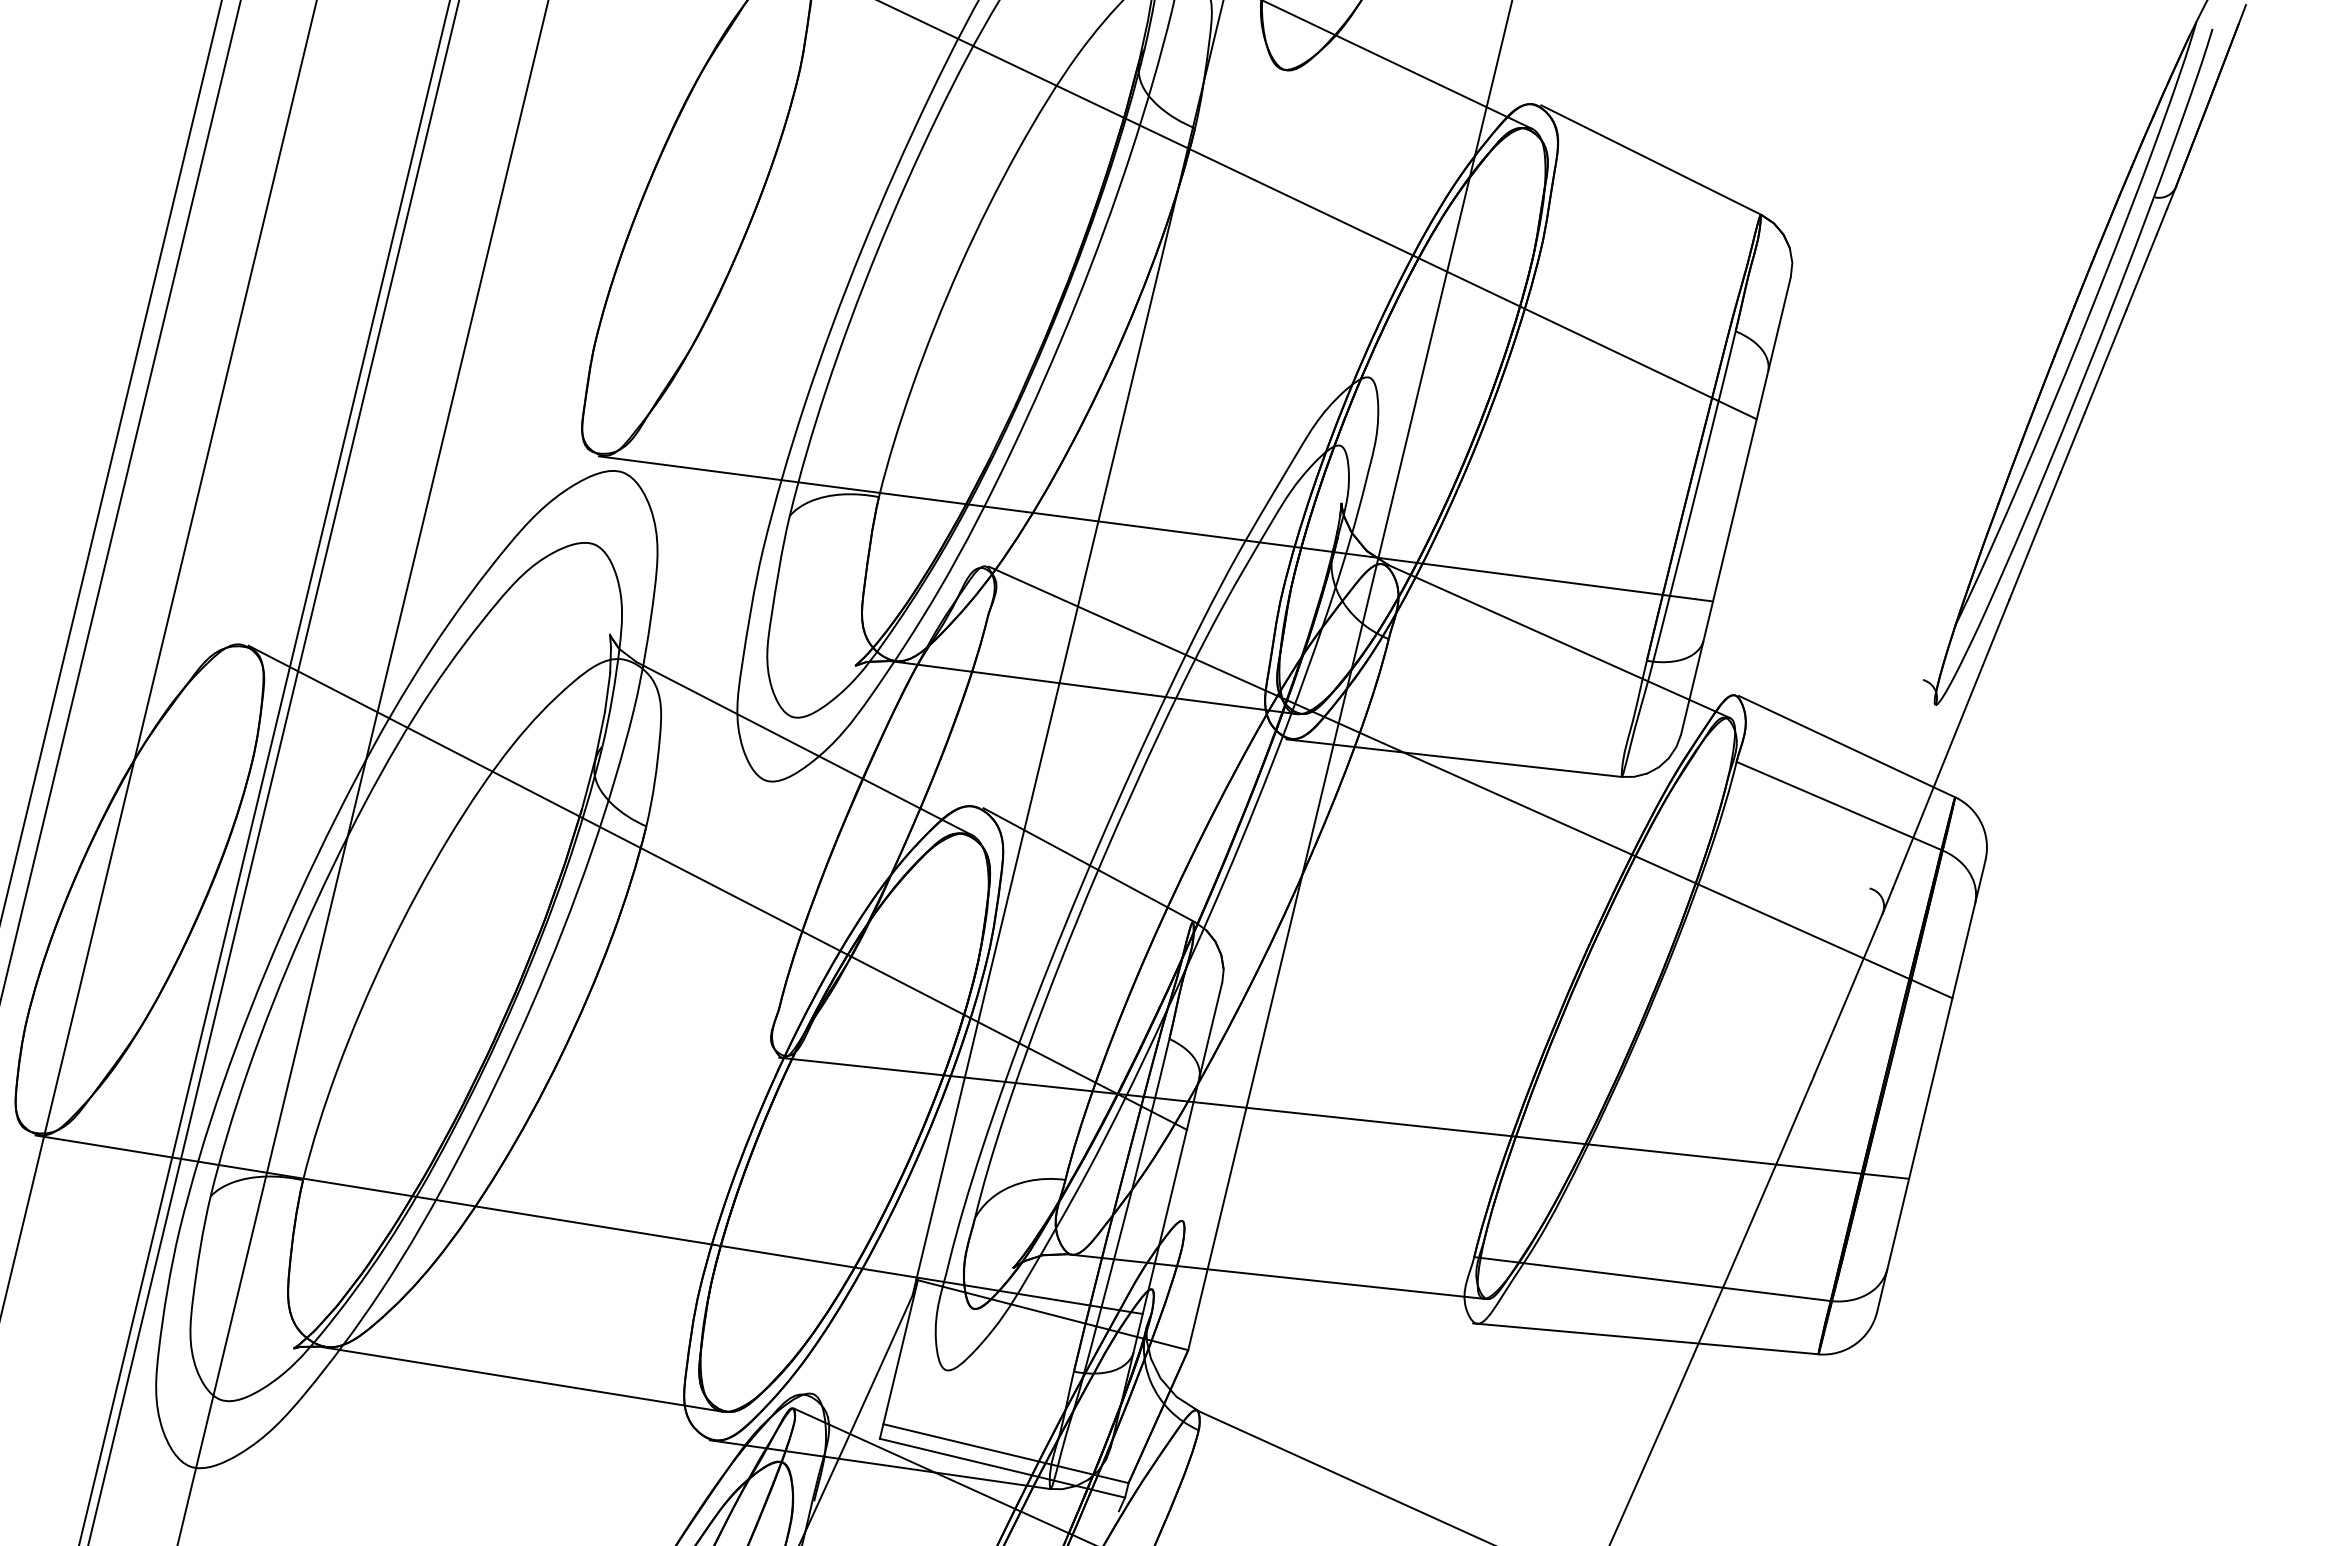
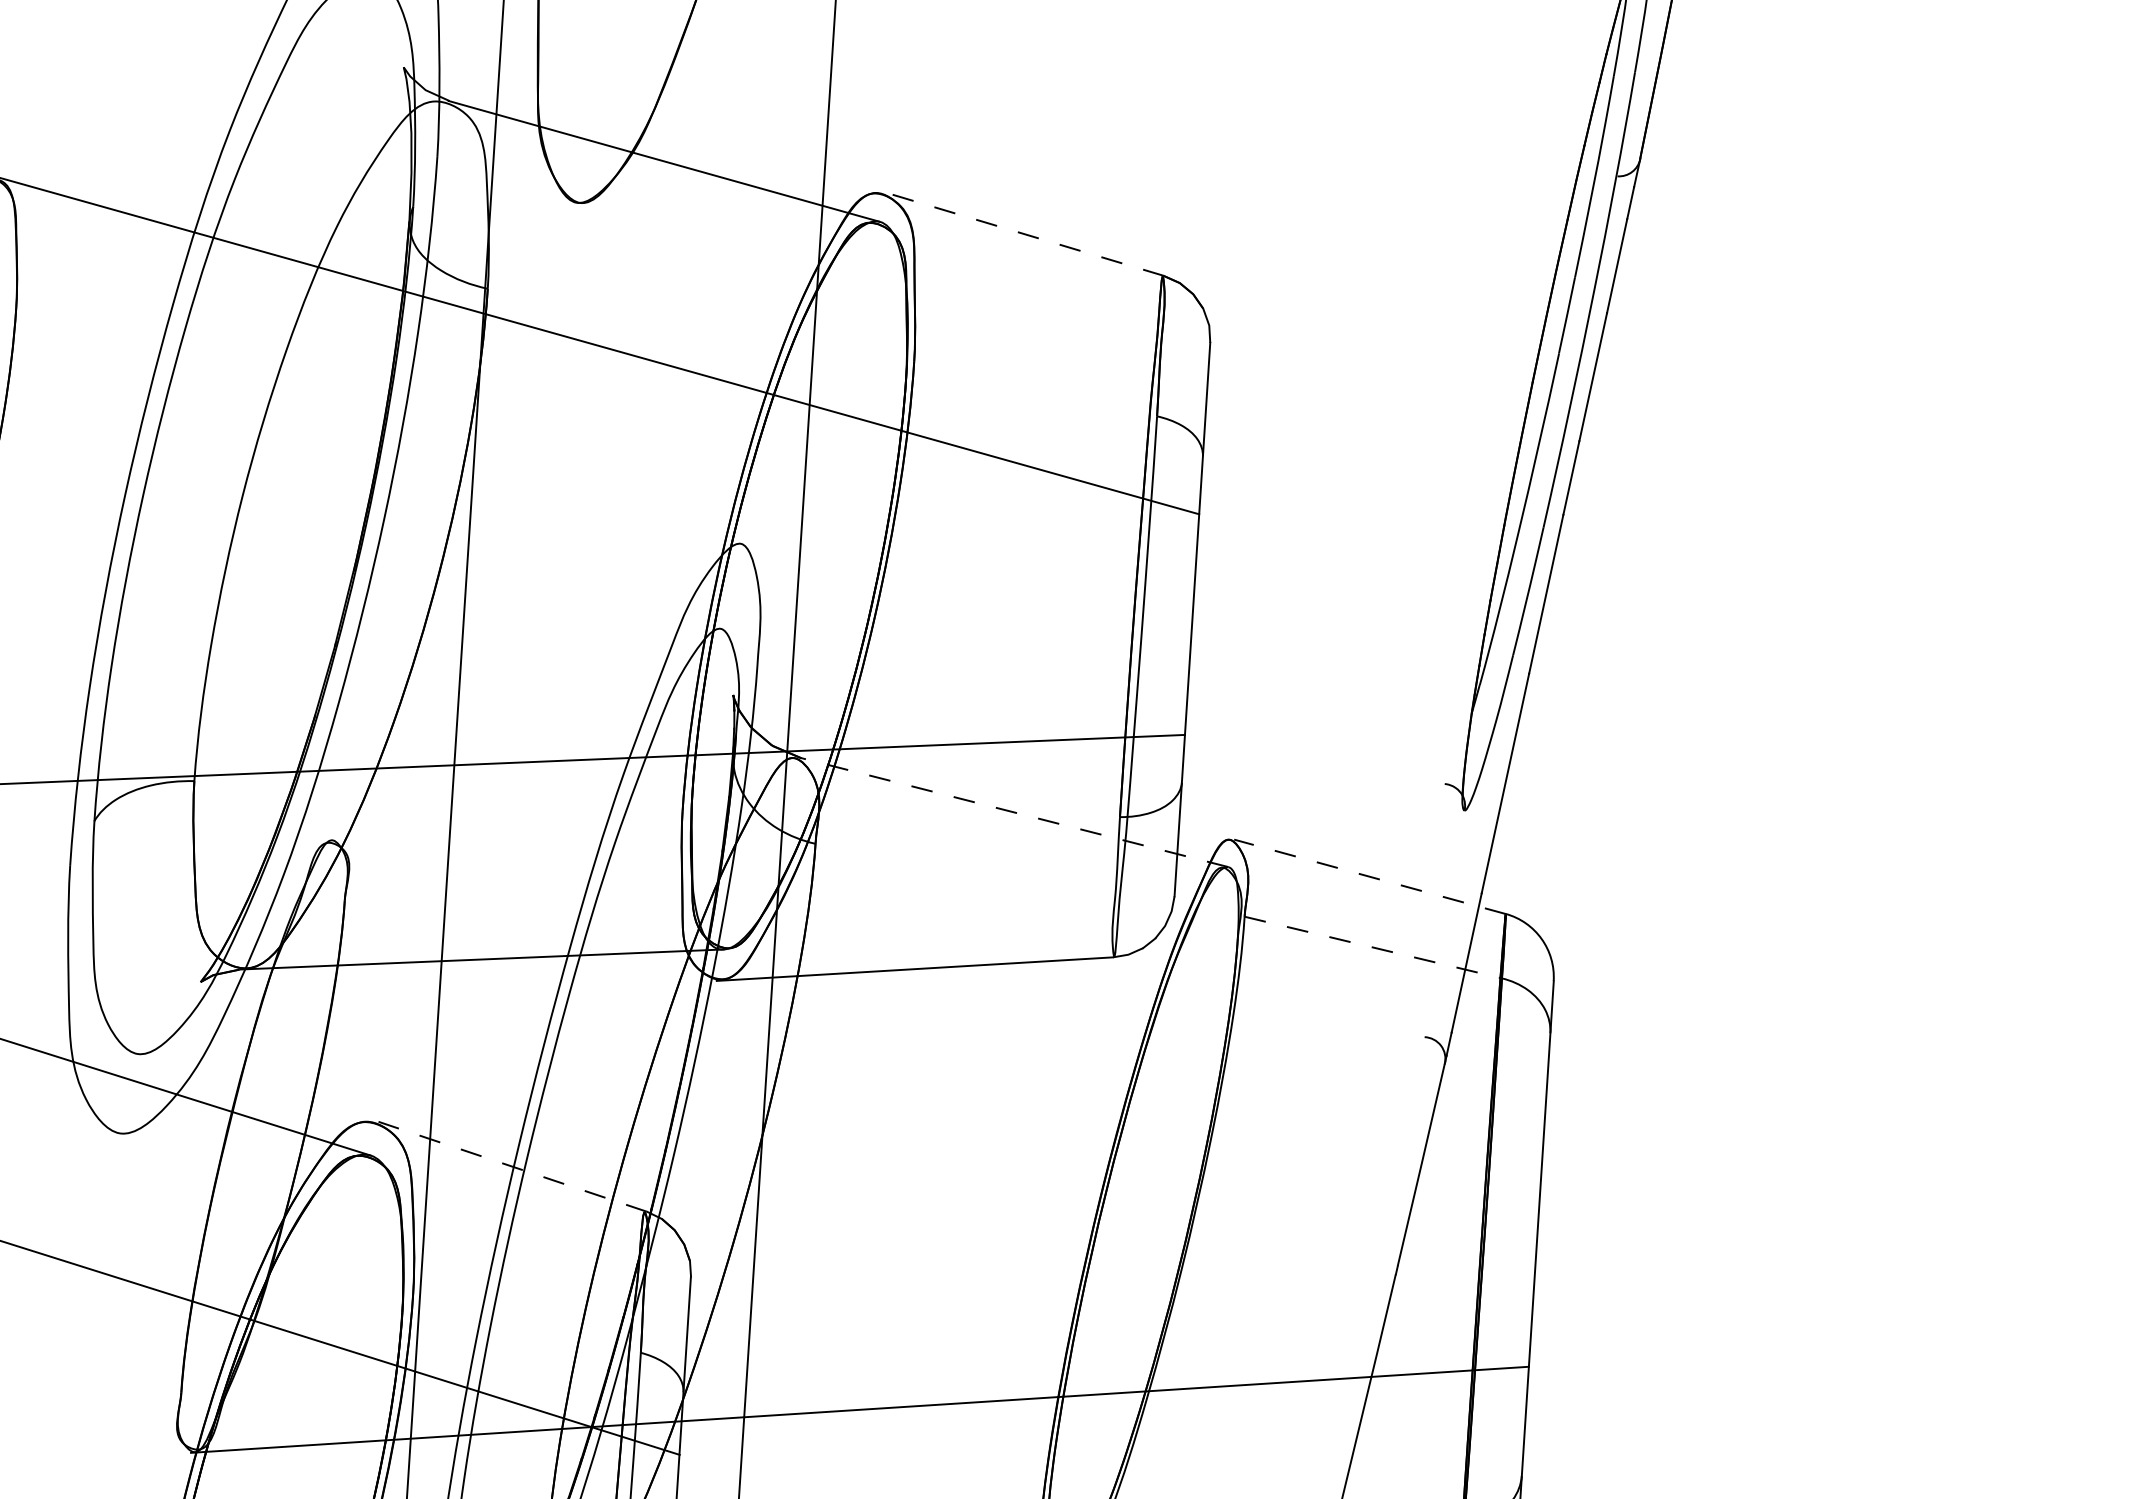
line: (1651, 159) -> (1024, 233), solid -> dashed
line: (1558, 641) -> (1013, 812), solid -> dashed
line: (1846, 746) -> (1369, 876), solid -> dashed
line: (1470, 782) -> (939, 994), removed
line: (1840, 806) -> (1374, 947), solid -> dashed
line: (1089, 865) -> (513, 1167), solid -> dashed

